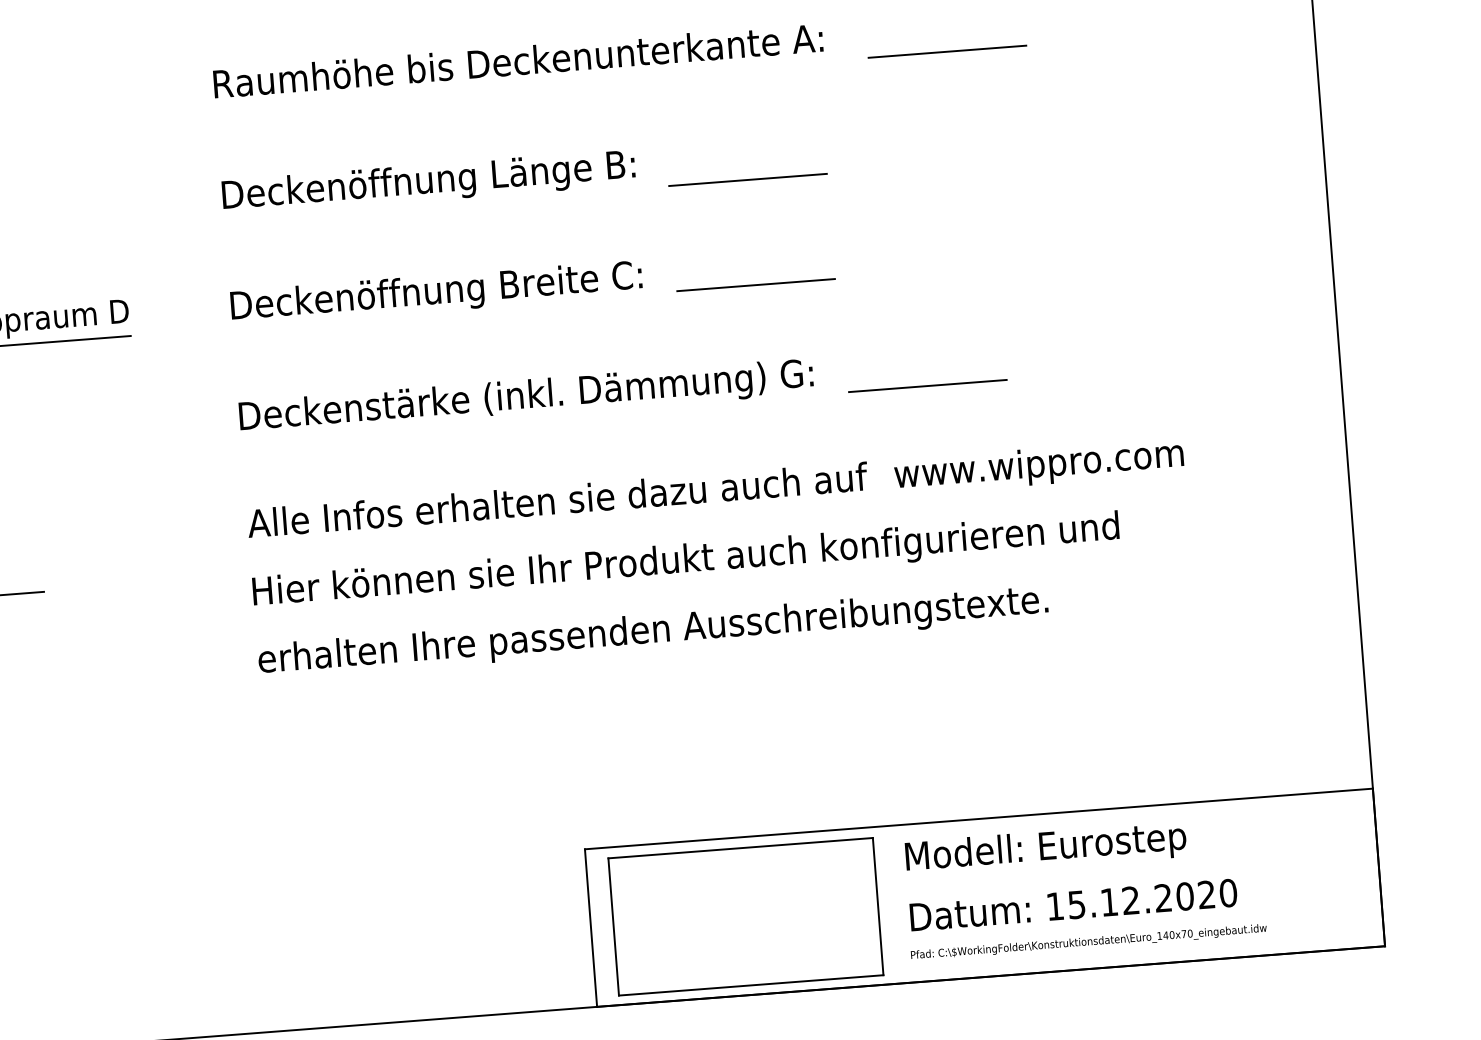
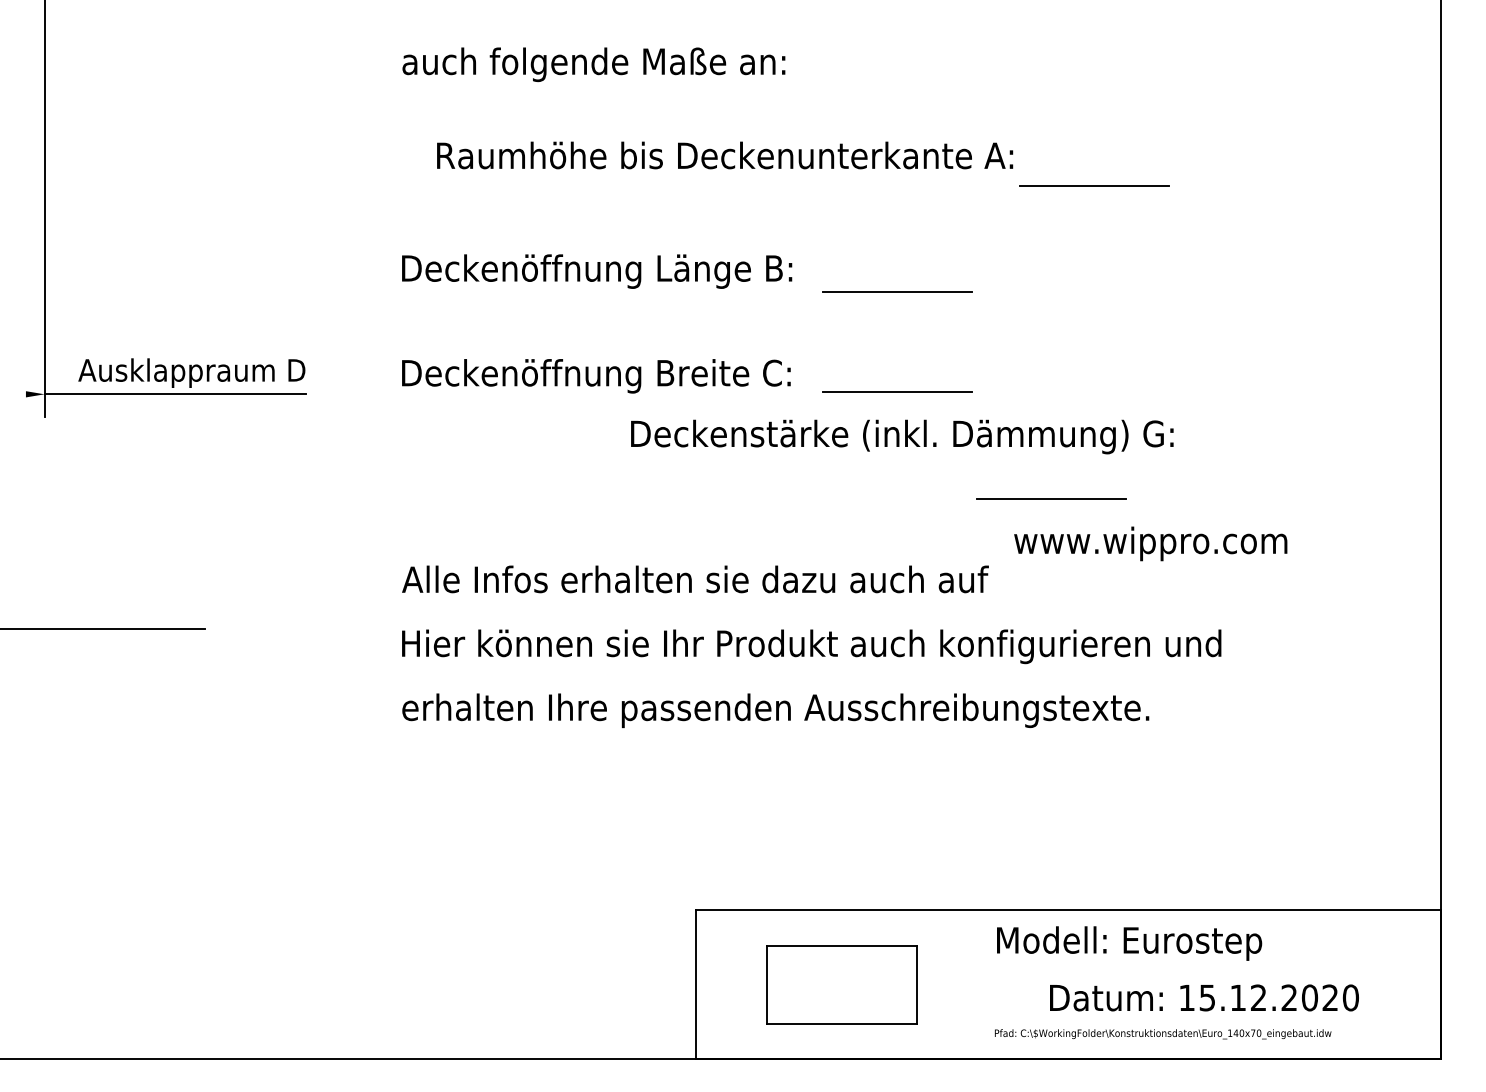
text: (518, 60) -> (725, 155), moved
text: (526, 397) -> (902, 436), moved
text: (1038, 466) -> (1150, 543), moved
text: (1073, 904) -> (1204, 997), moved
part: (745, 916) -> (841, 984), size x0.6

